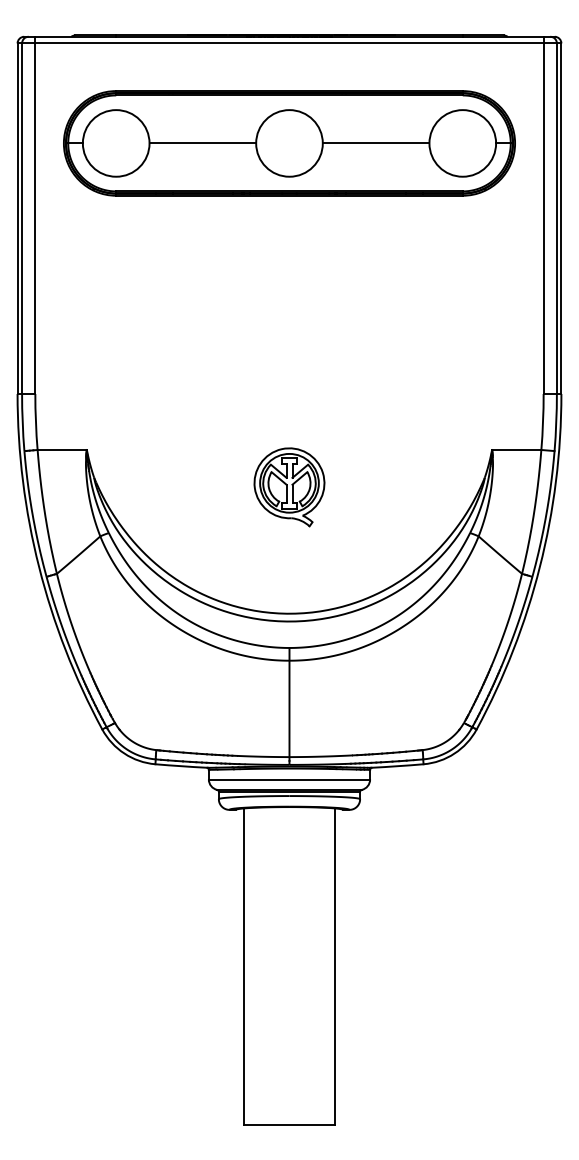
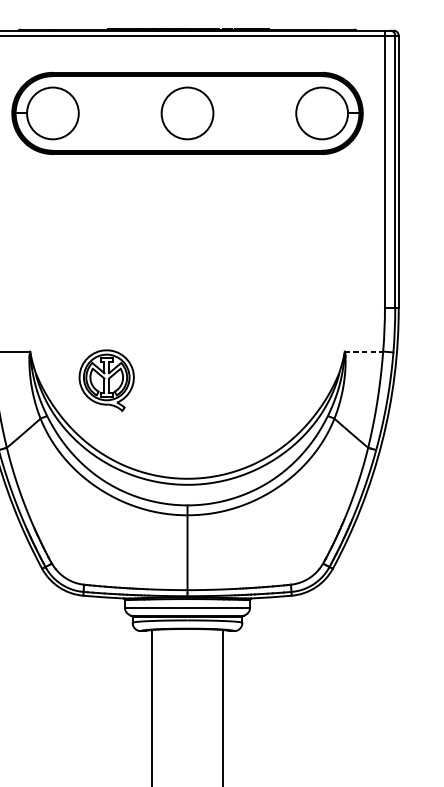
line: (202, 143) -> (119, 113), removed
line: (375, 143) -> (254, 113), removed
line: (516, 449) -> (363, 351), solid -> dashed
part: (289, 487) -> (106, 380), moved

